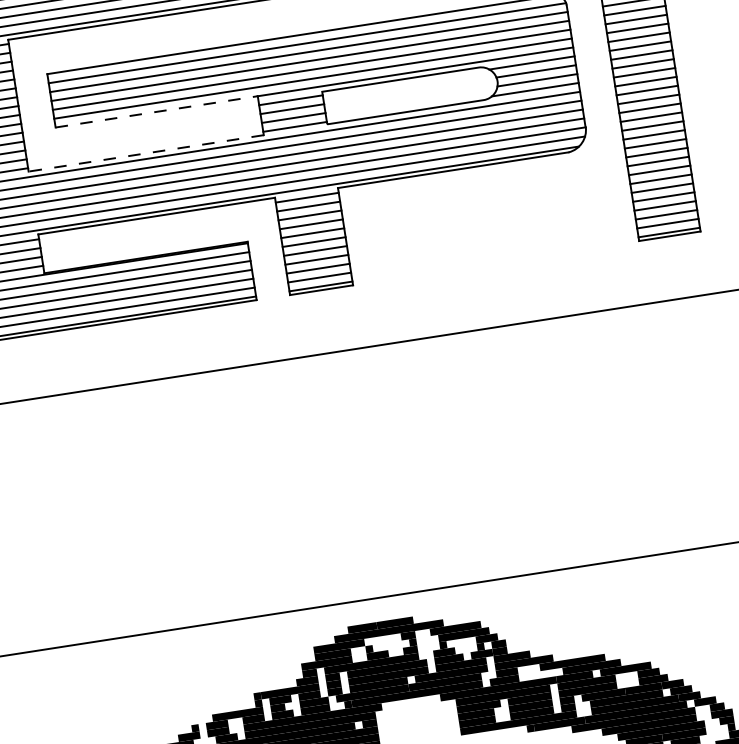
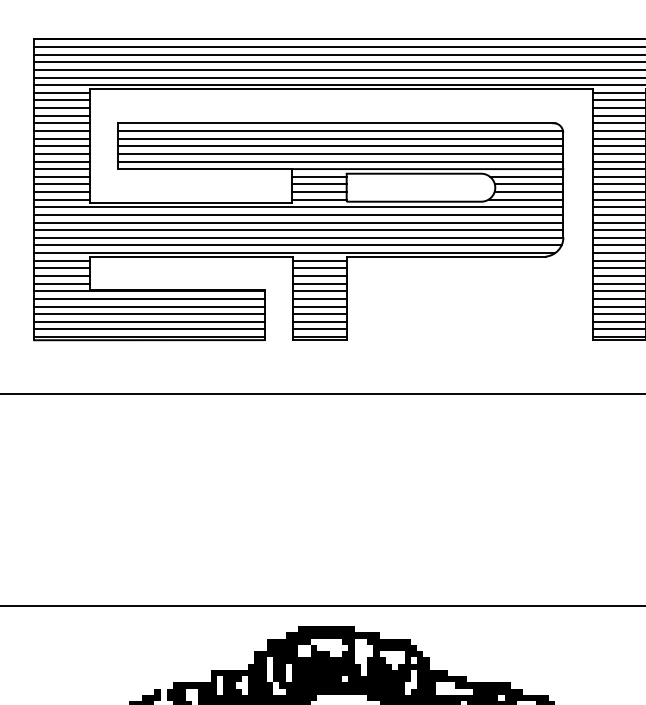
line: (157, 112) -> (205, 169), dashed -> solid
line: (145, 153) -> (190, 202), dashed -> solid

